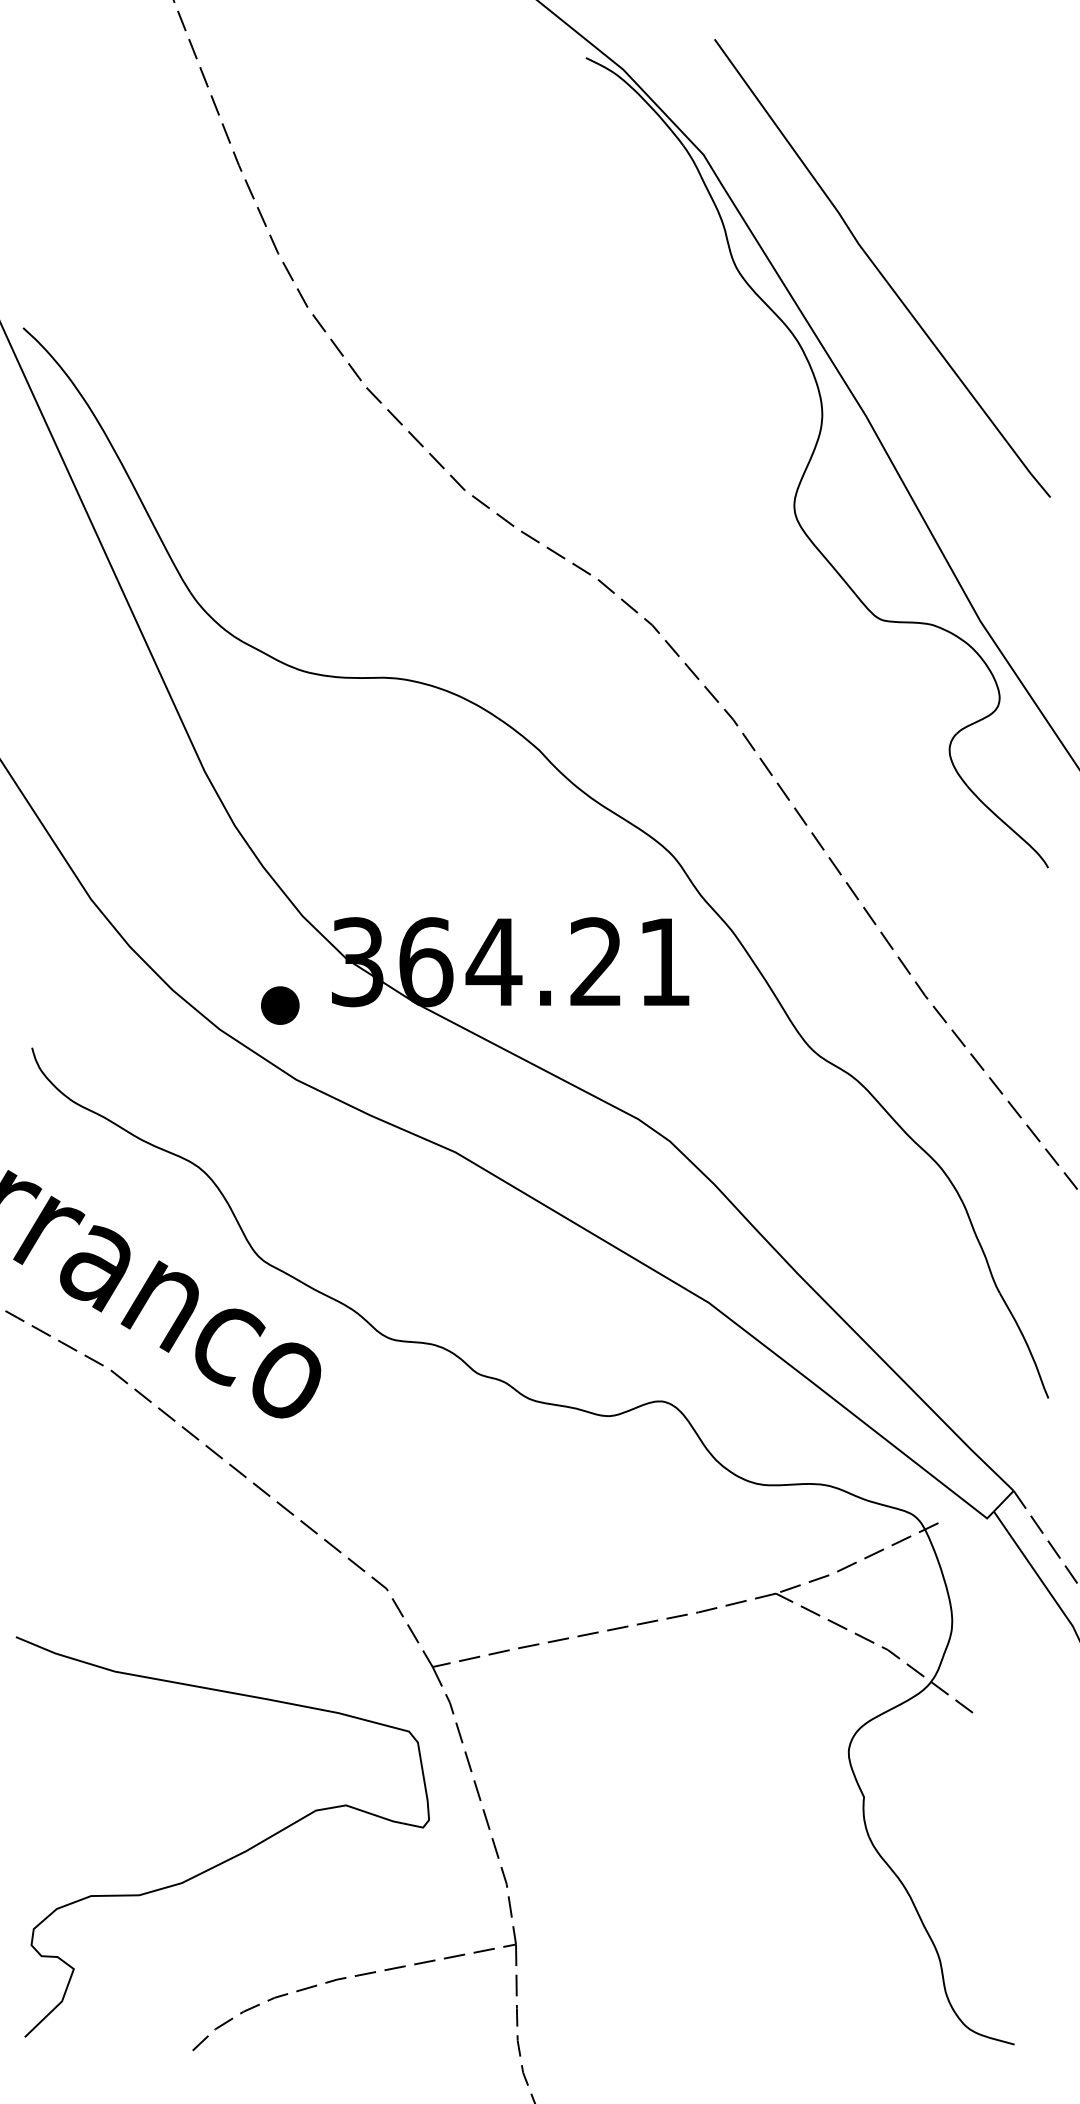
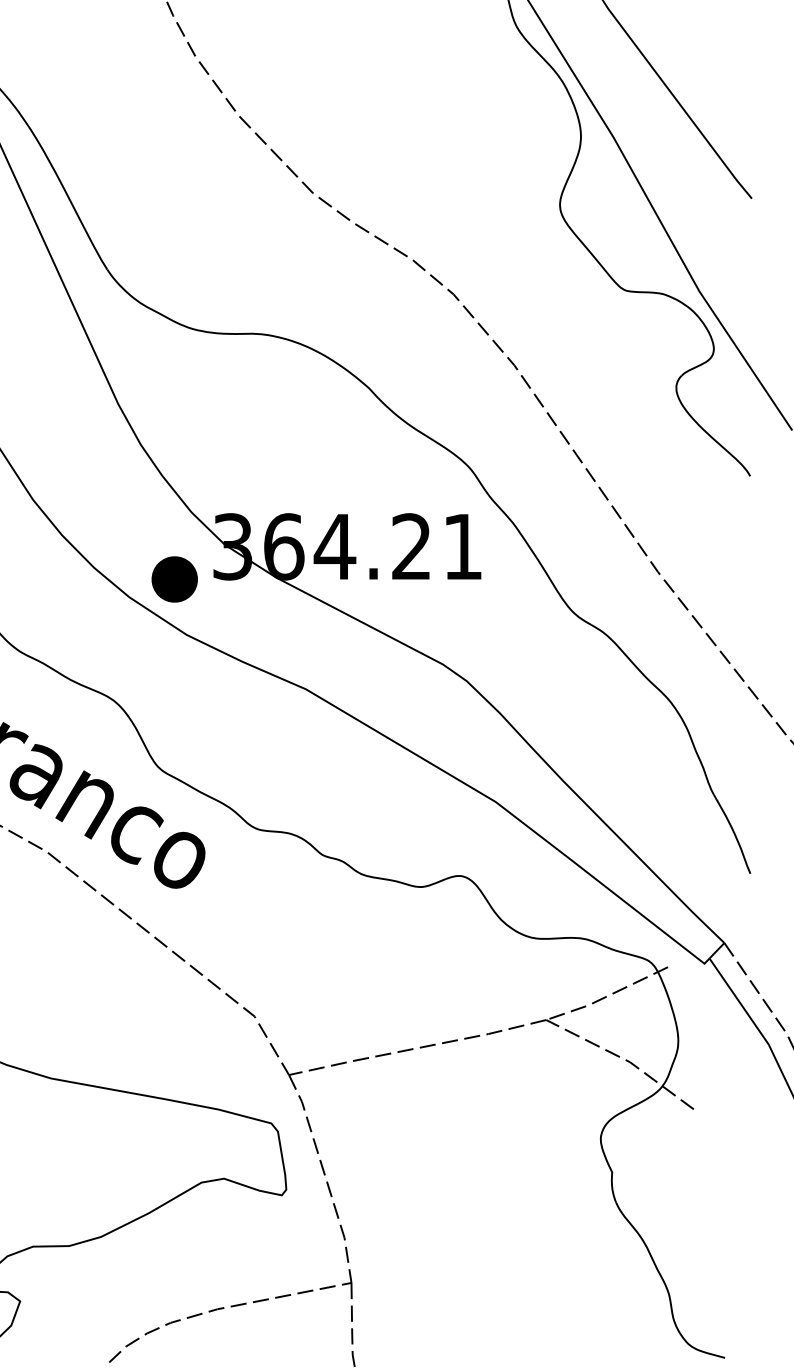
part: (280, 1005) -> (174, 579), size x1.6

